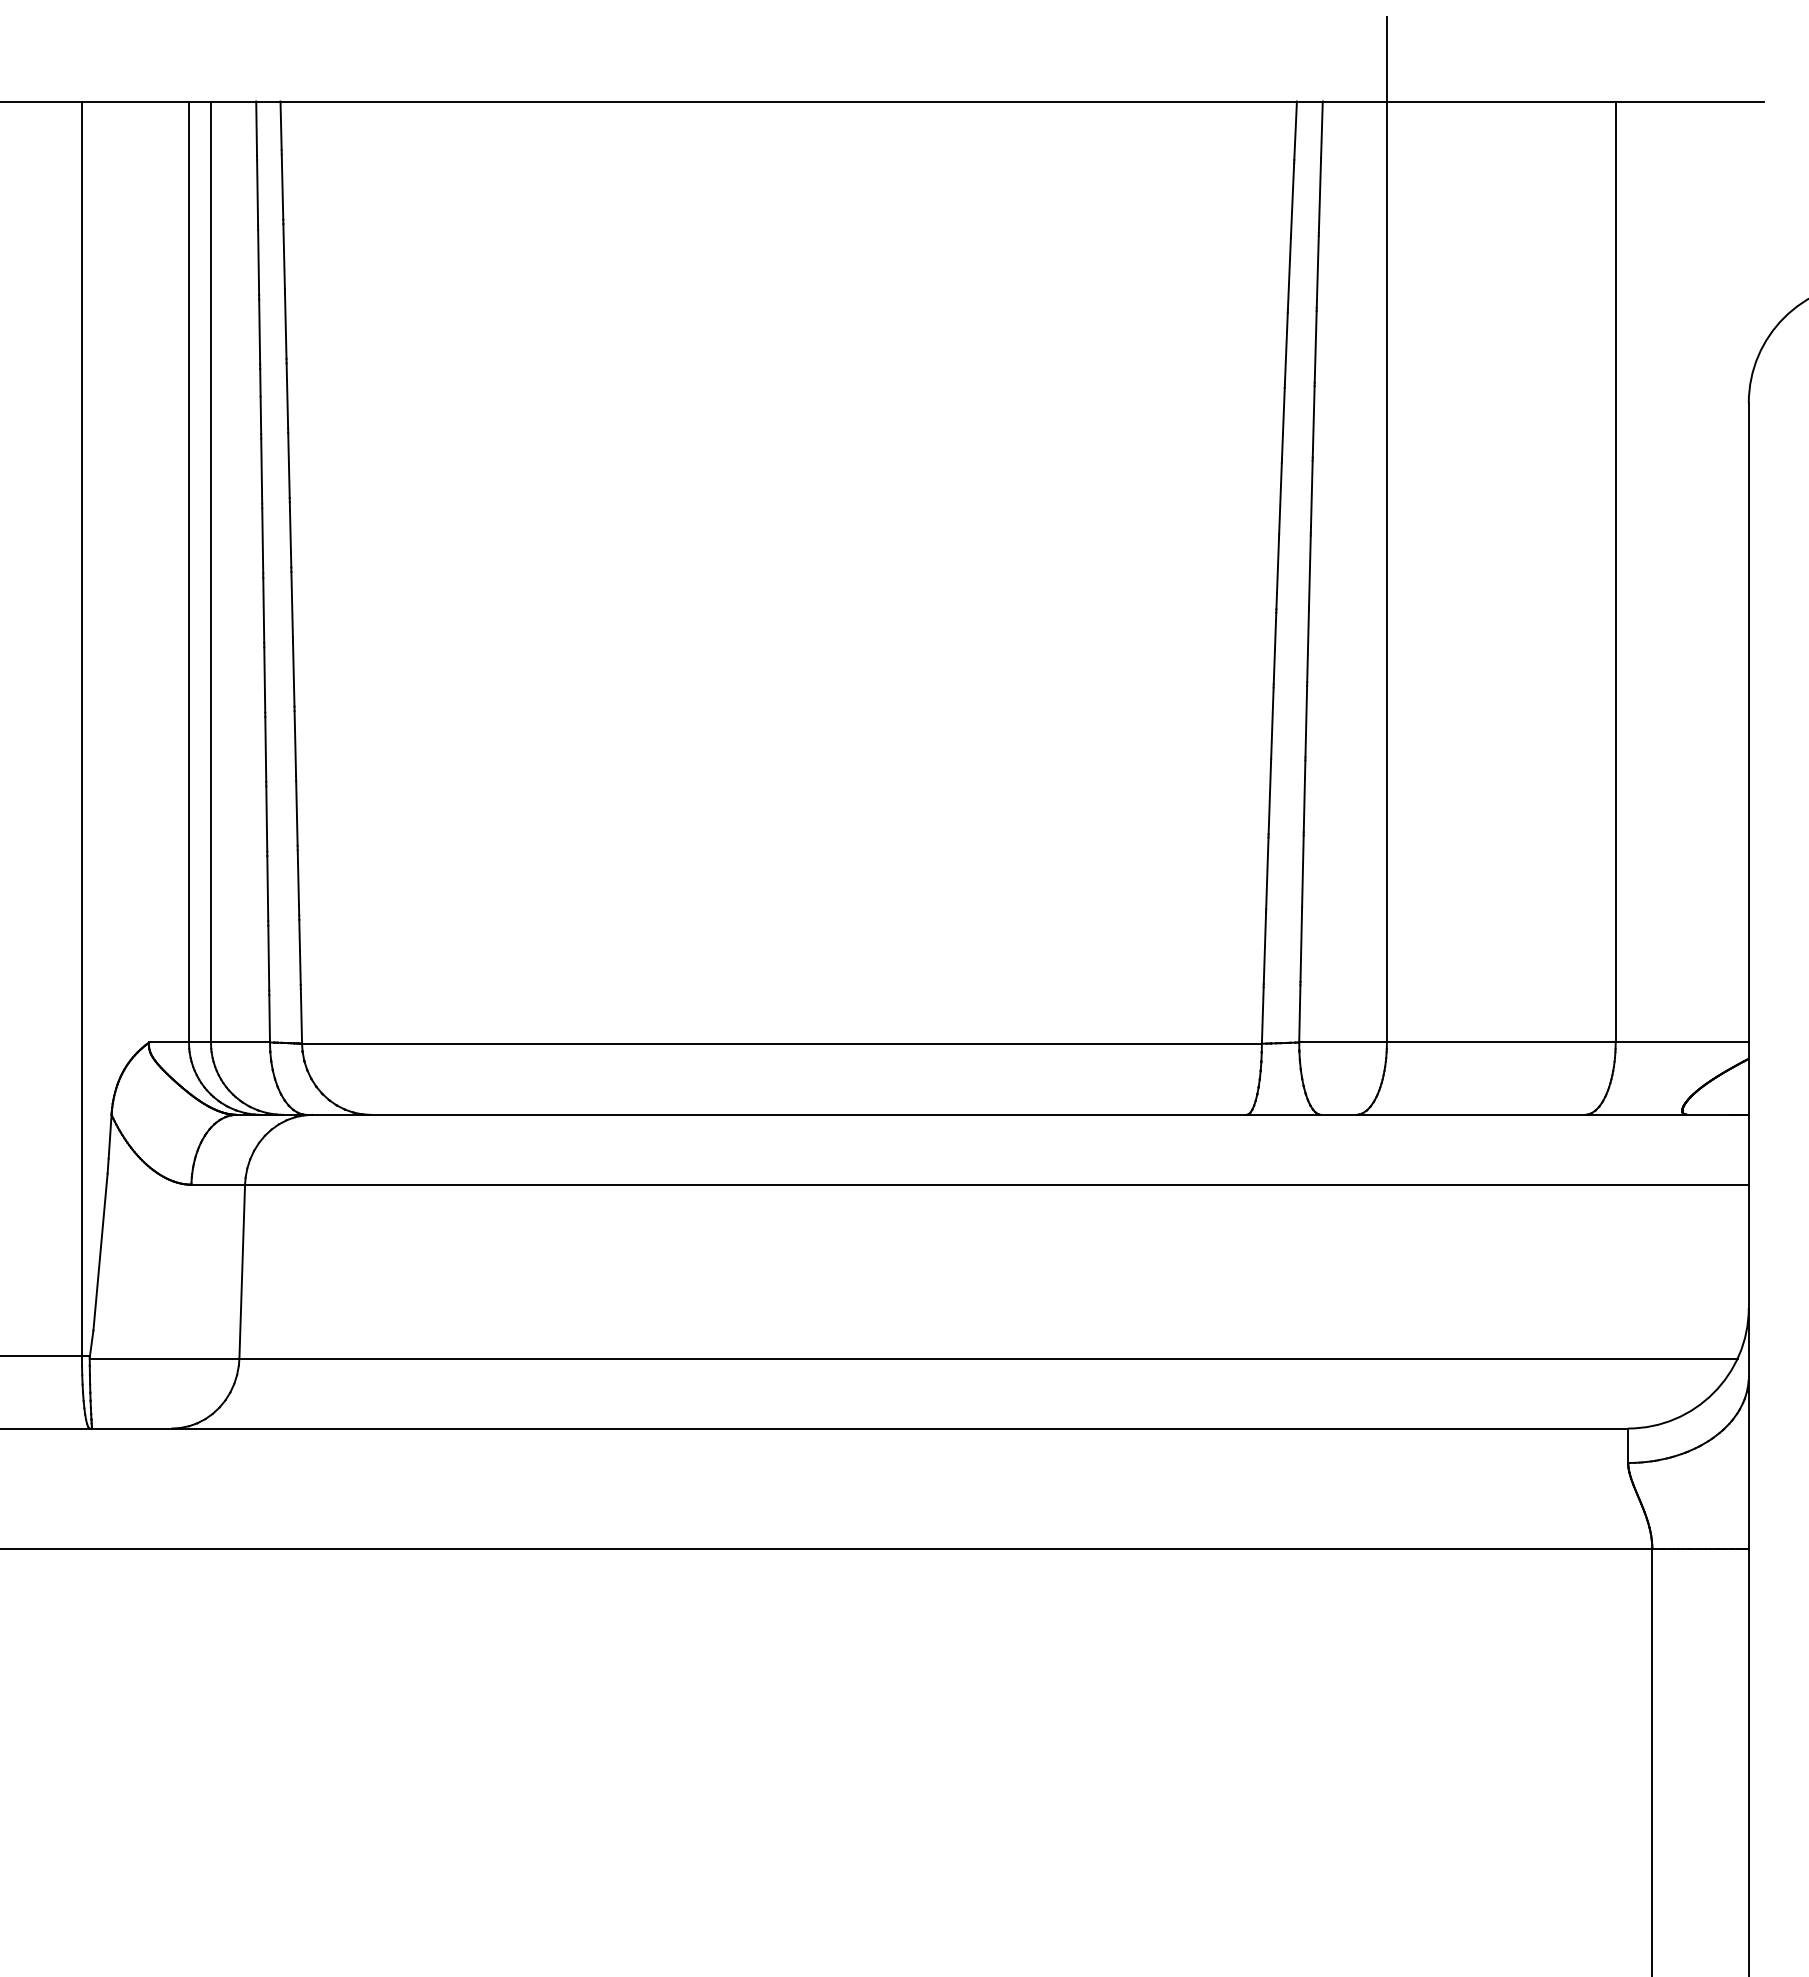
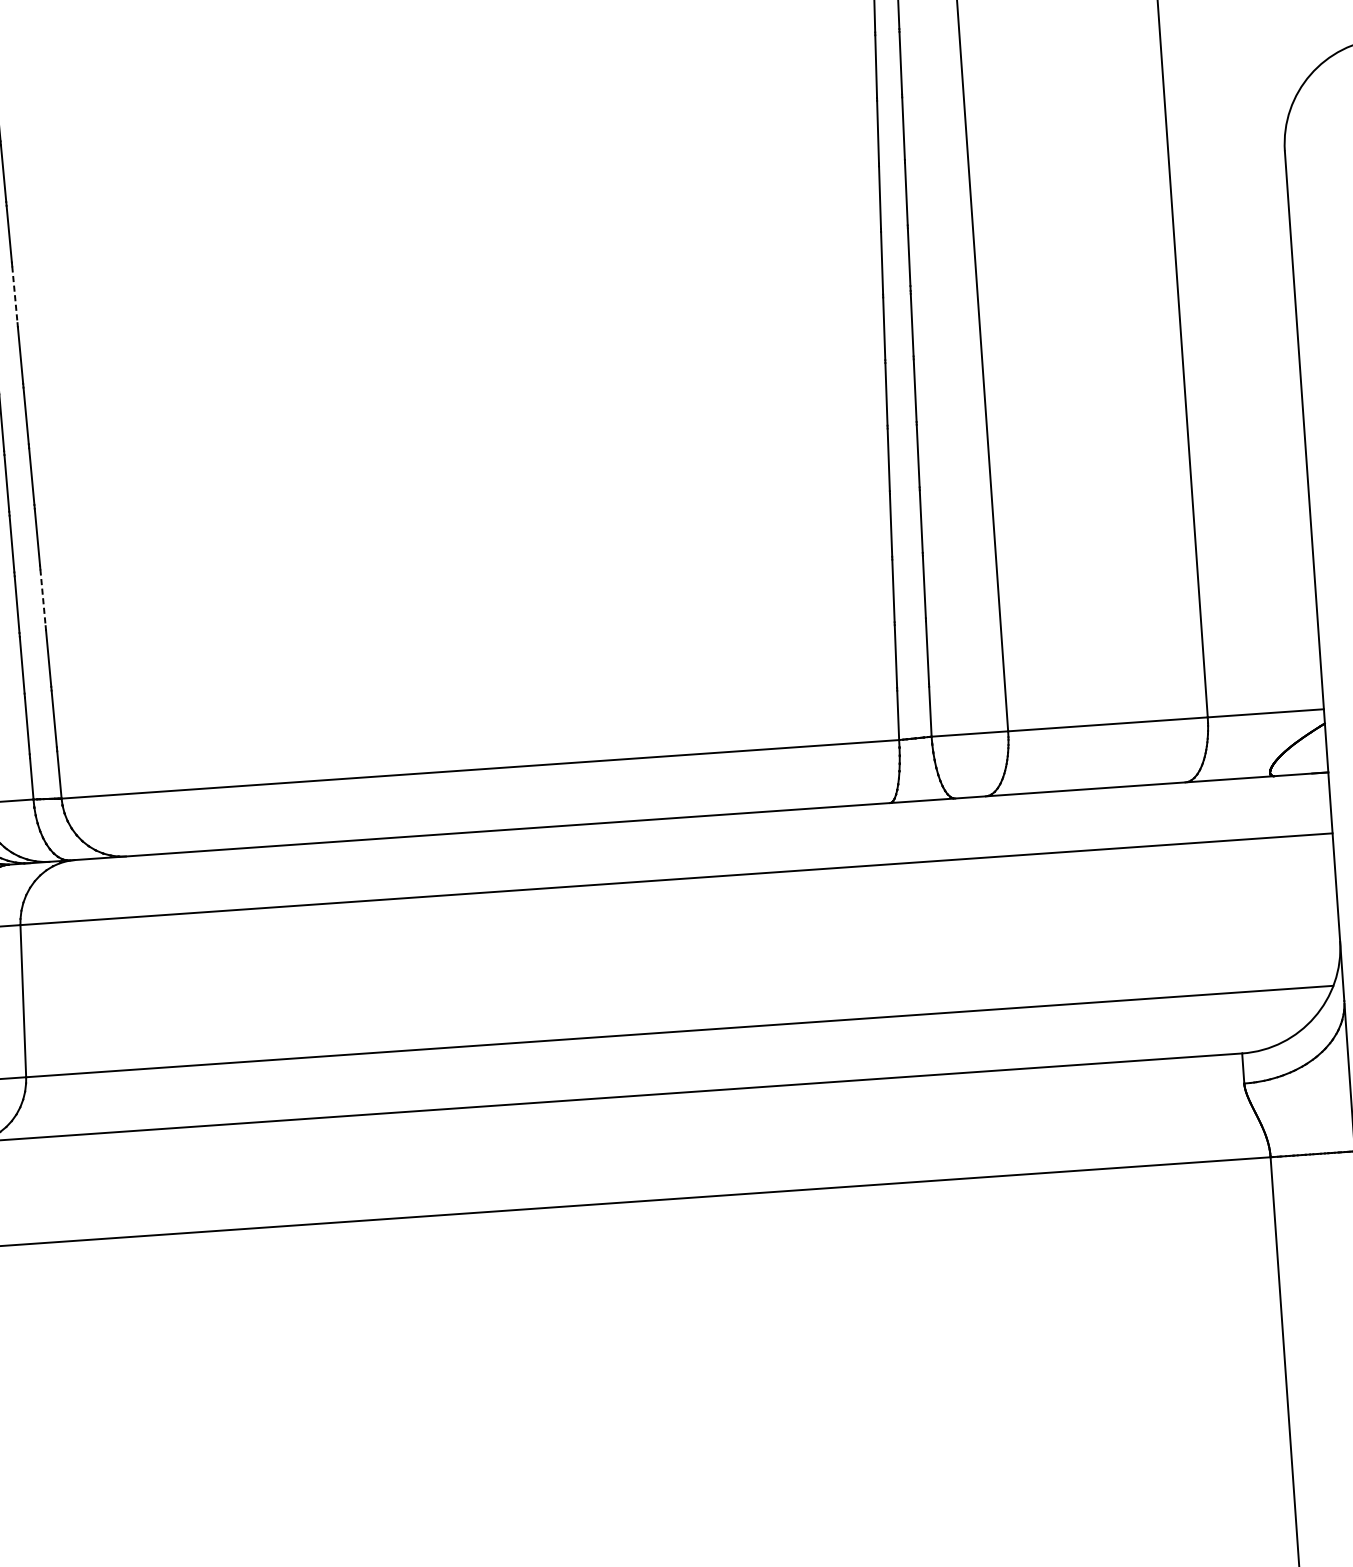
line: (288, 465) -> (14, 294), solid -> dashed
line: (296, 813) -> (42, 598), solid -> dashed

